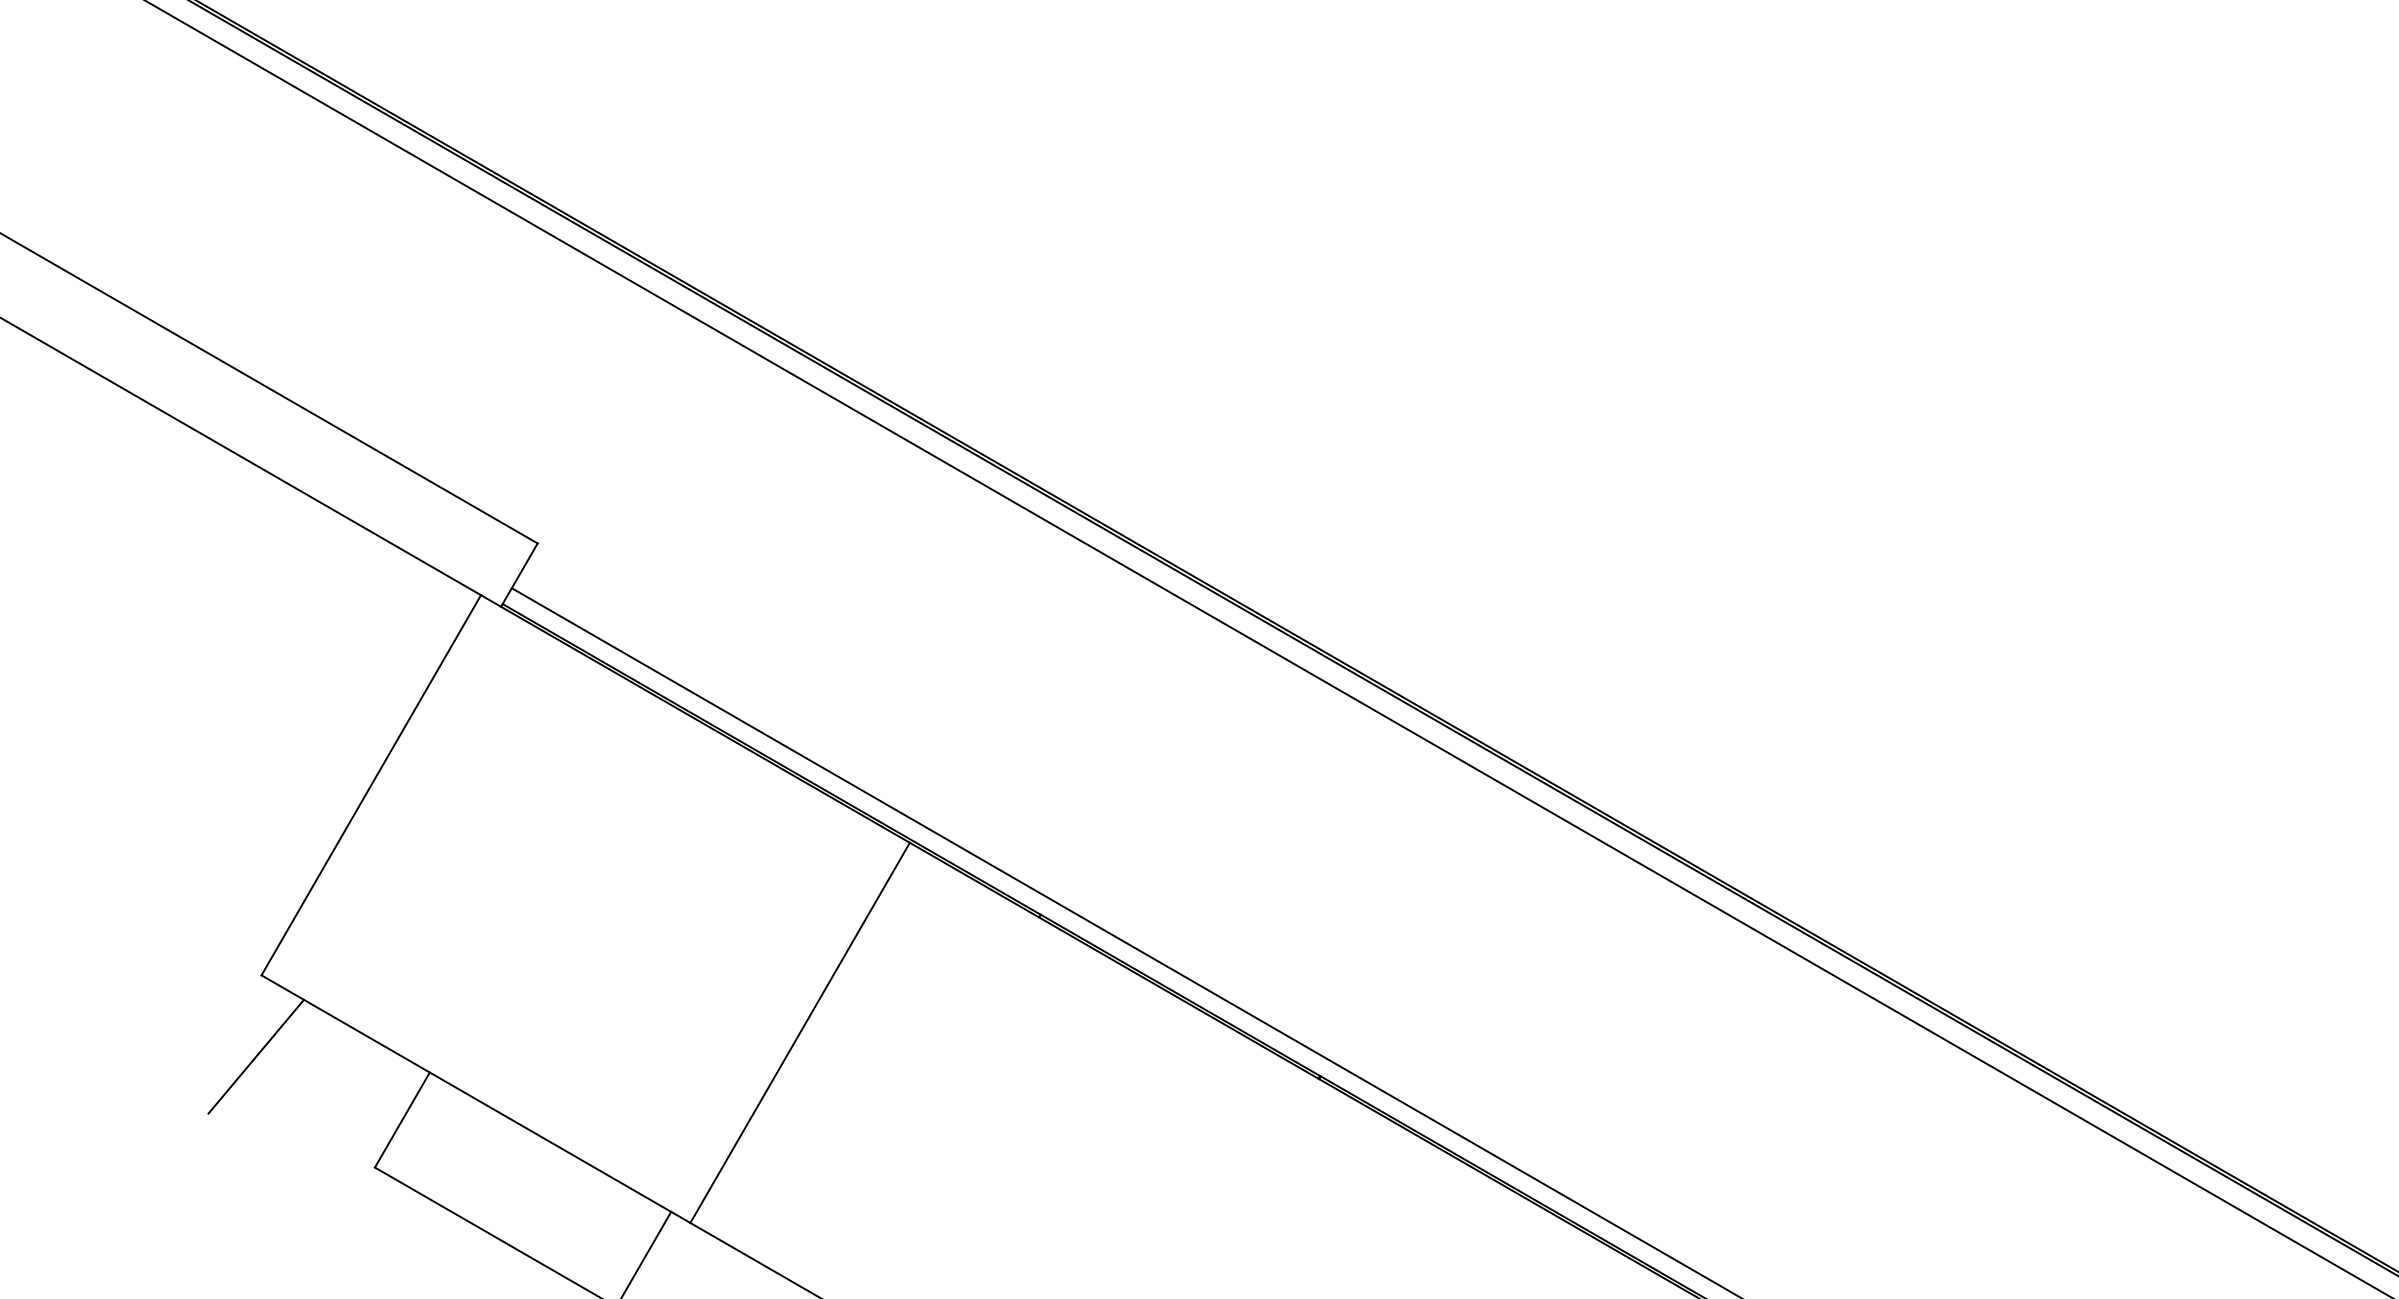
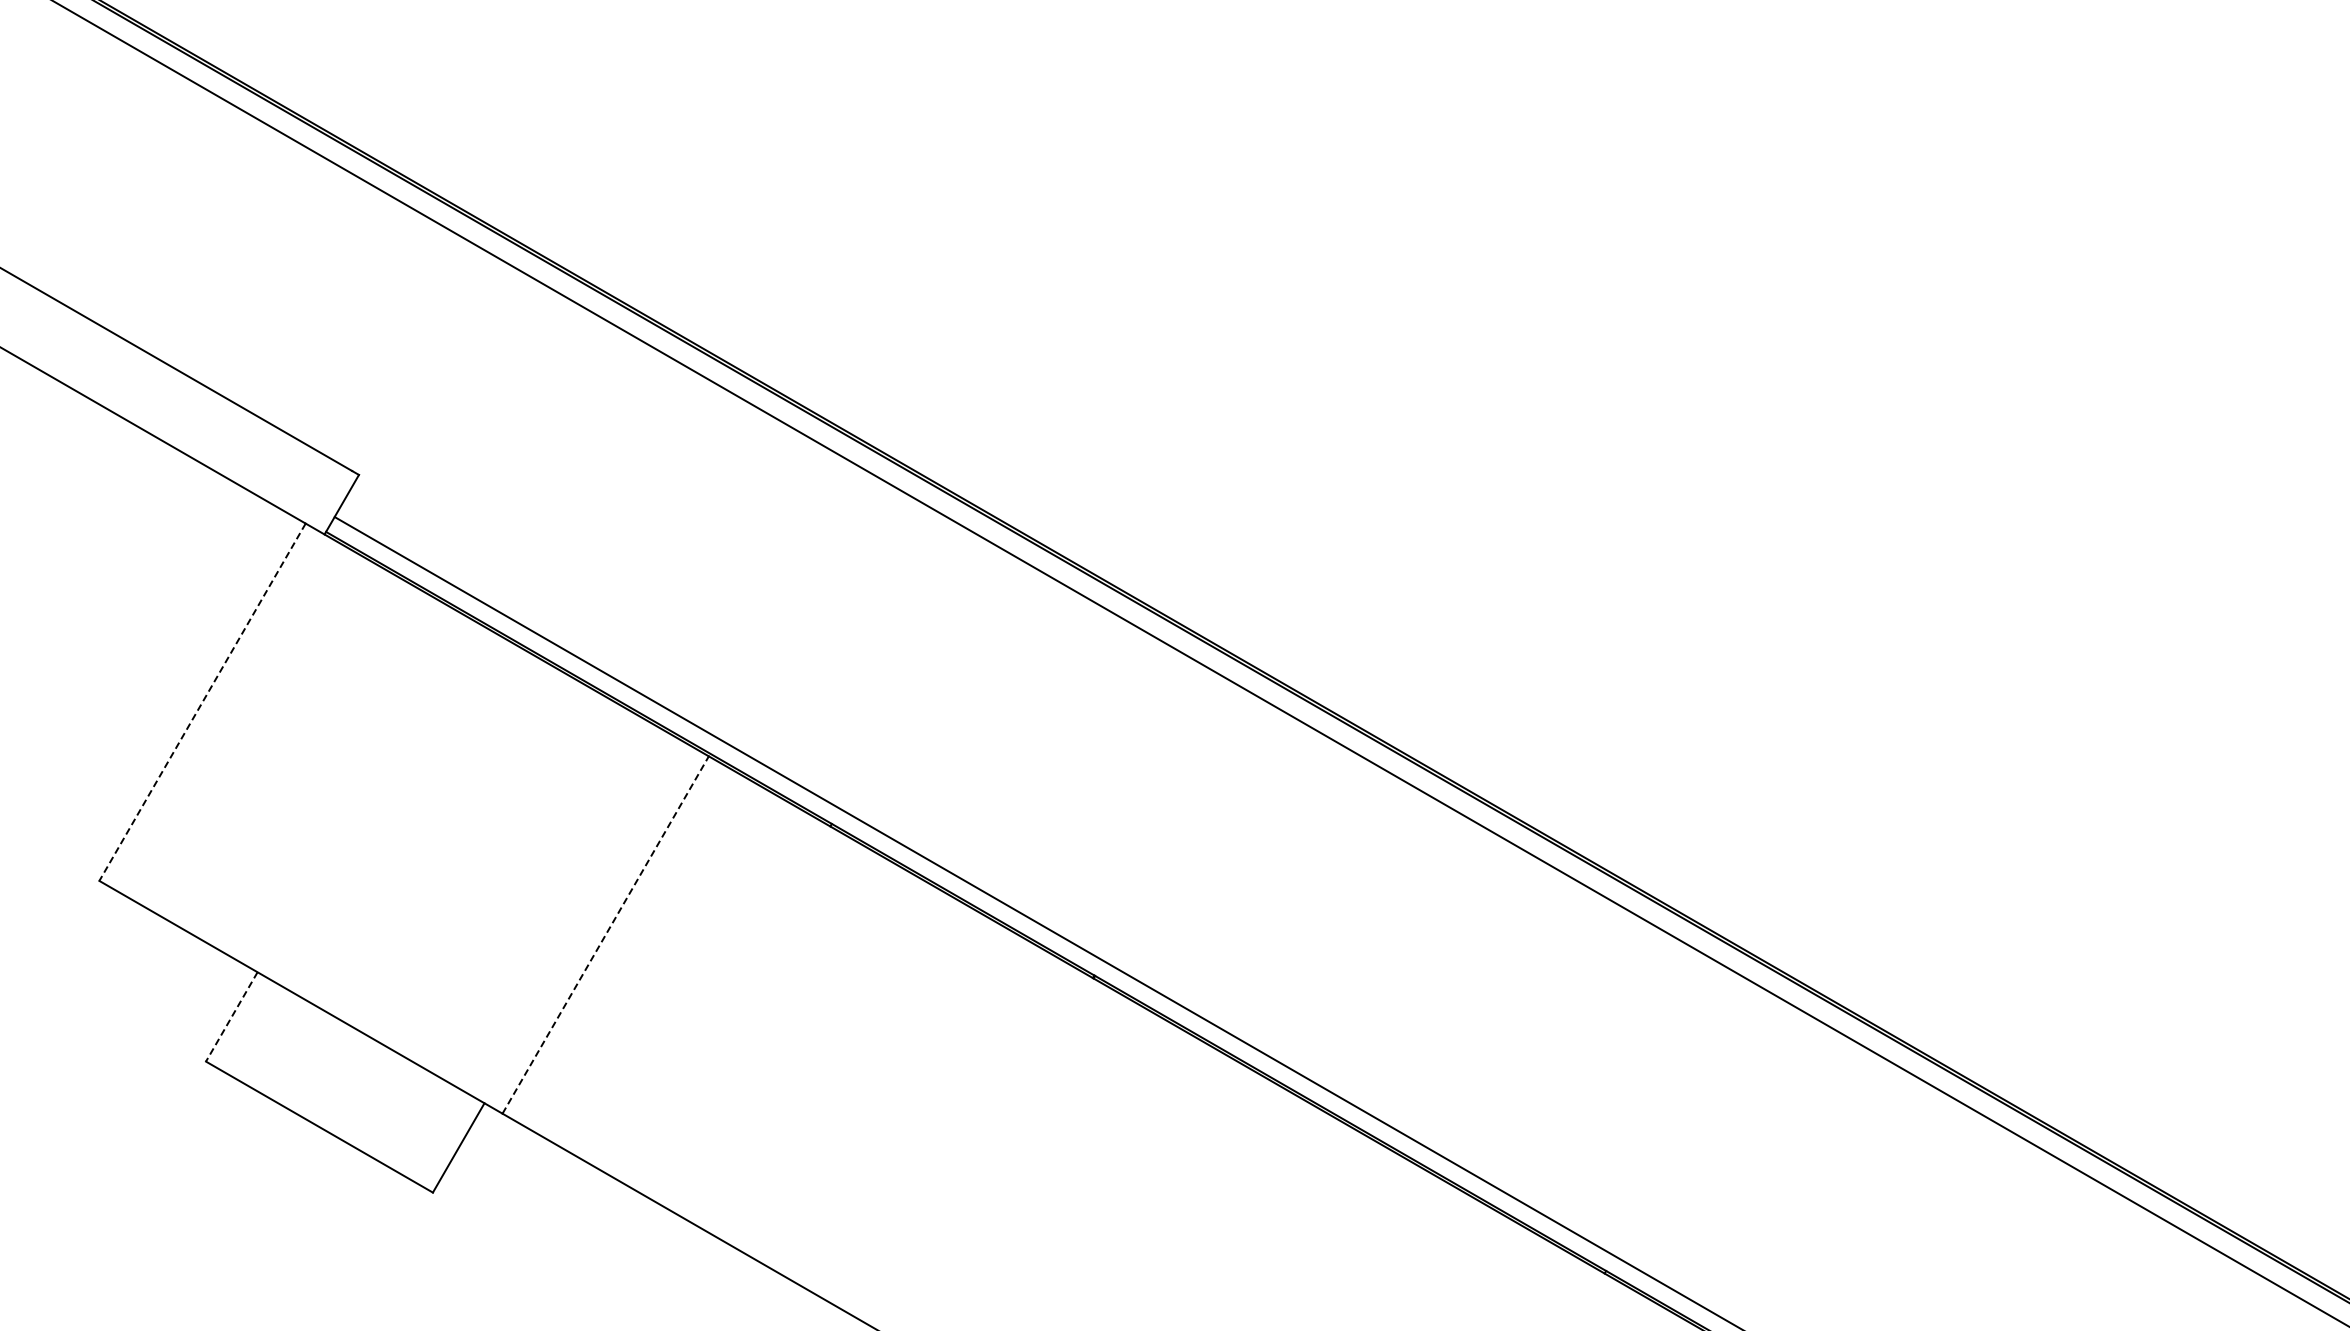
line: (371, 785) -> (202, 702), solid -> dashed
line: (799, 1032) -> (605, 934), solid -> dashed
line: (256, 1055) -> (94, 956), removed
line: (402, 1119) -> (231, 1016), solid -> dashed

